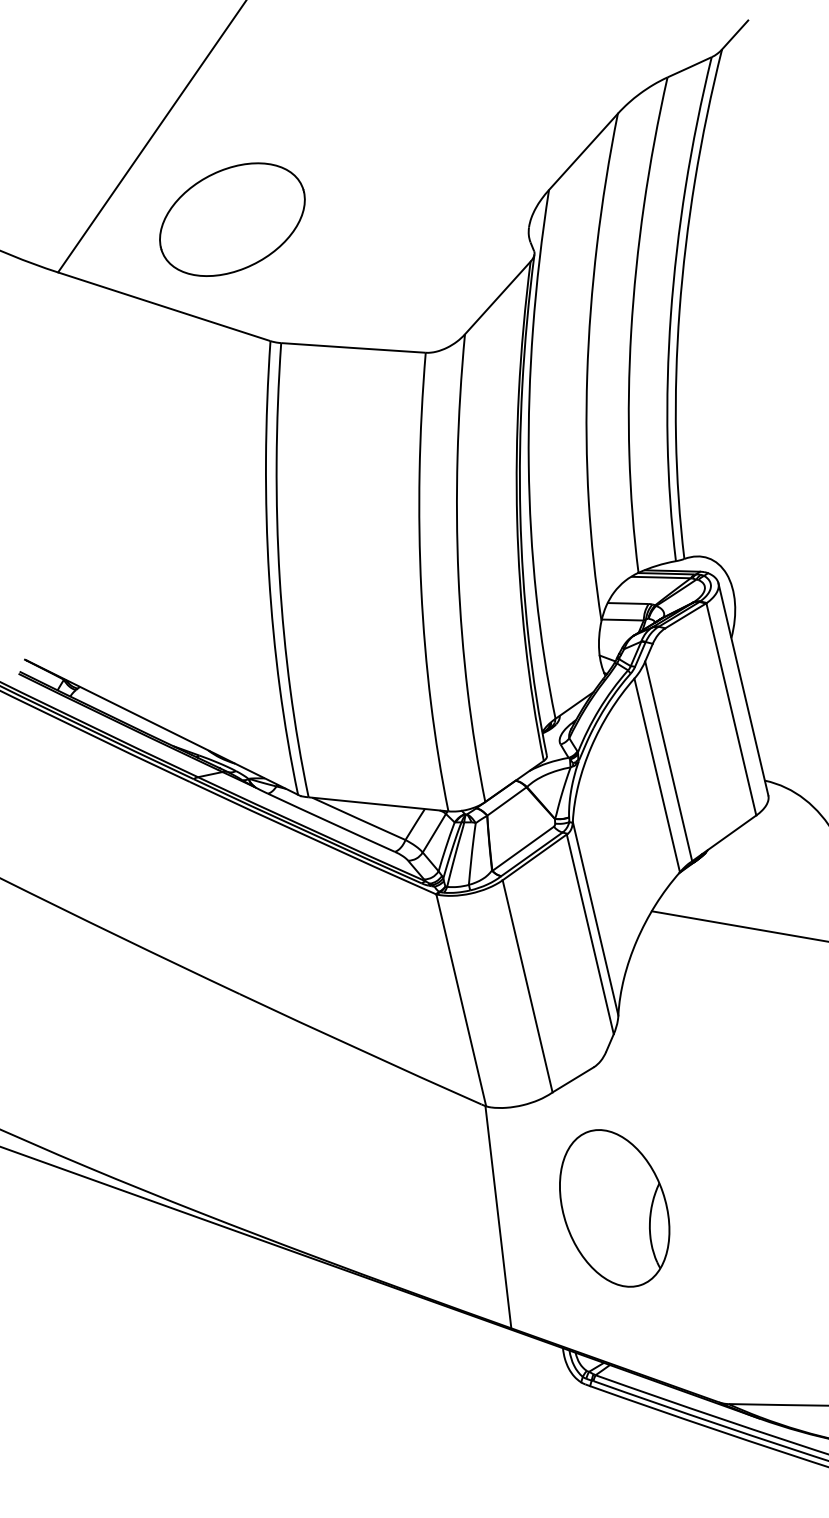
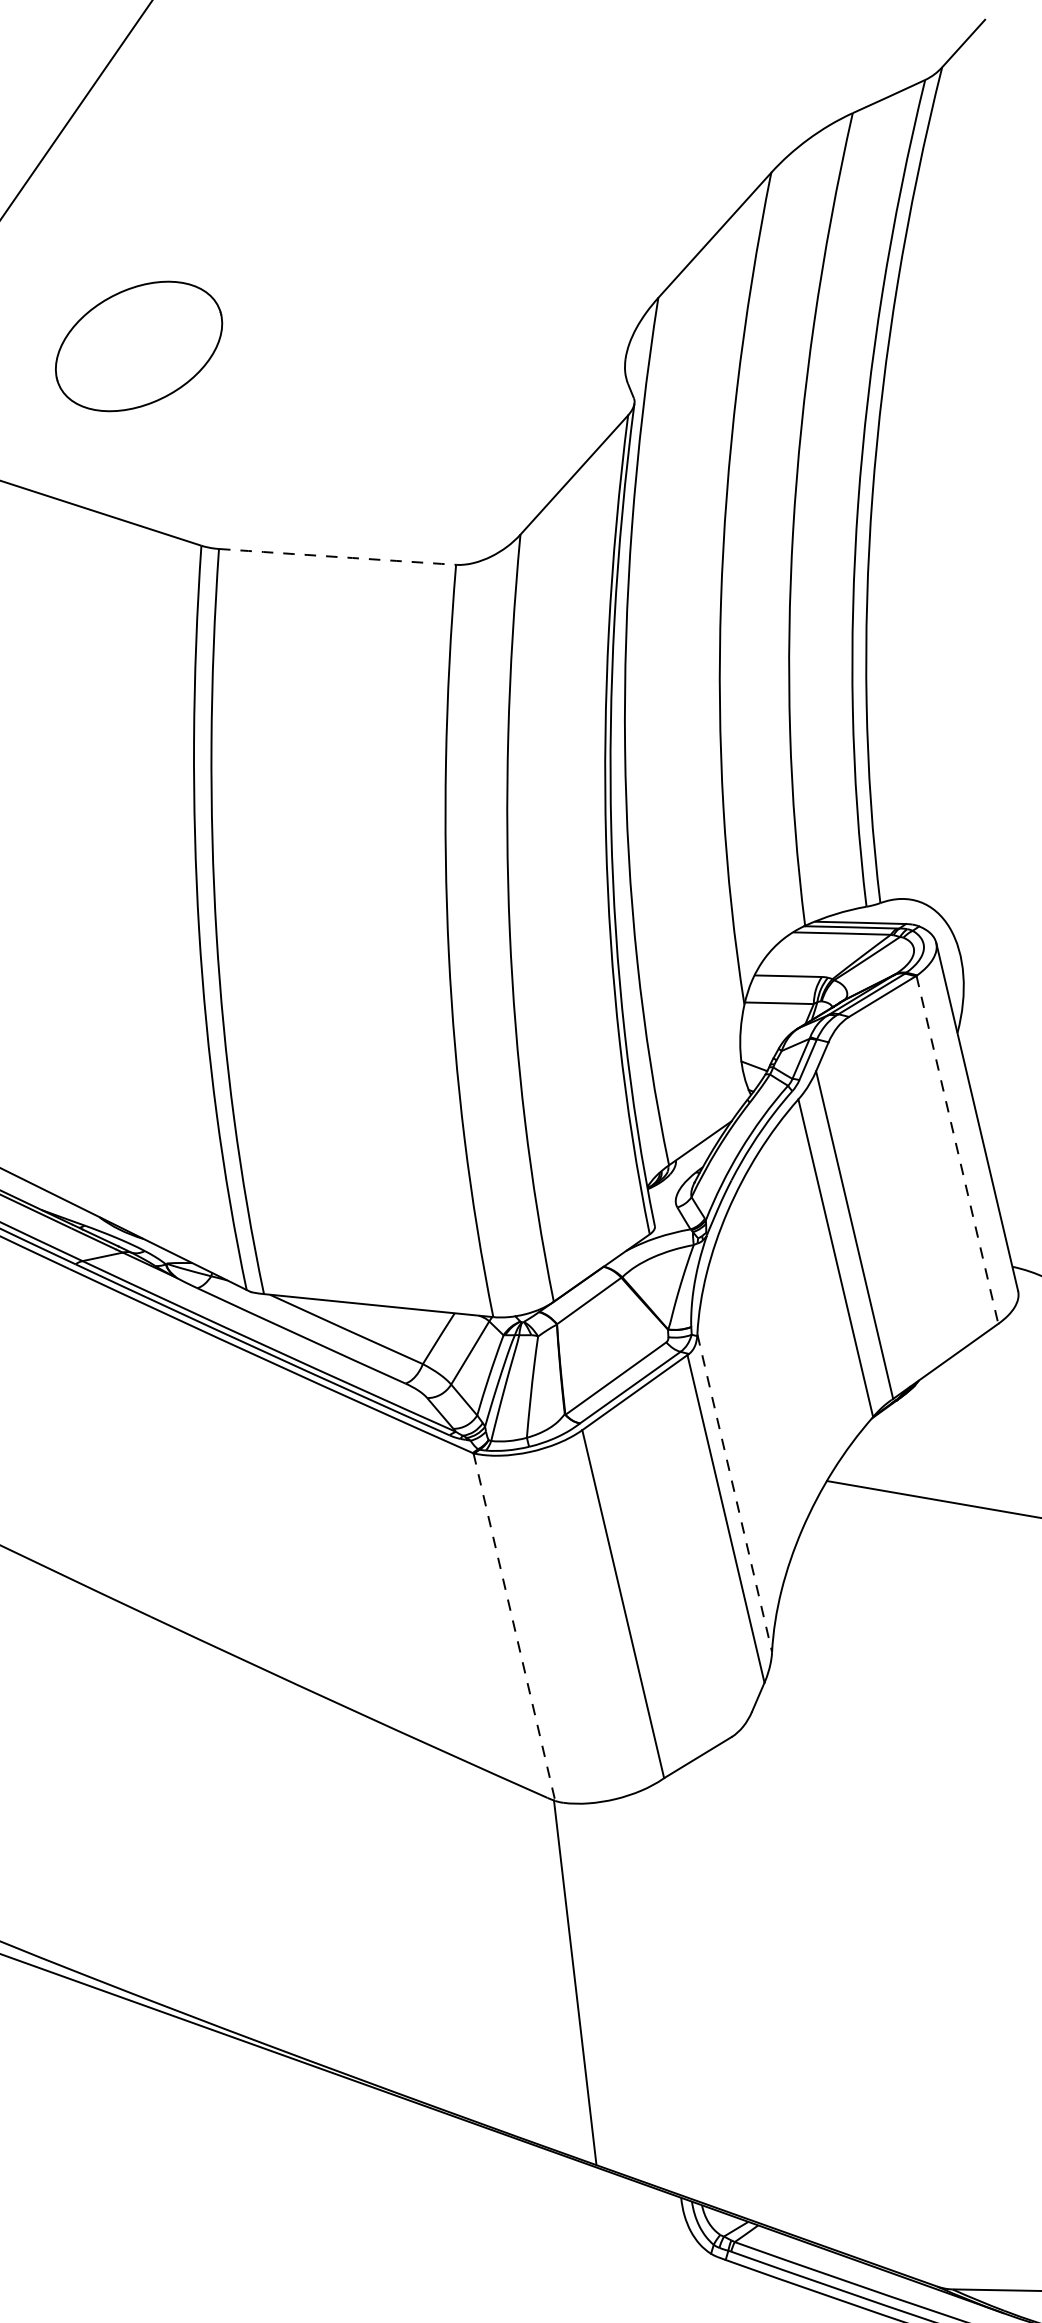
part: (232, 219) -> (139, 346), size x0.7
arc: (353, 347) -> (337, 556), solid -> dashed
line: (731, 709) -> (957, 1150), solid -> dashed
line: (595, 919) -> (734, 1494), solid -> dashed
line: (461, 1000) -> (514, 1627), solid -> dashed
part: (614, 1208) -> (765, 1968), removed

